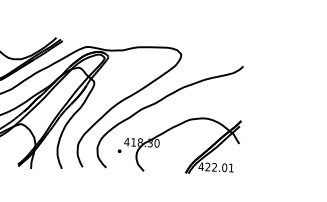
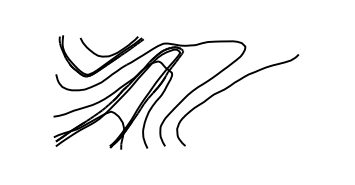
part: (171, 130) -> (239, 111), removed

